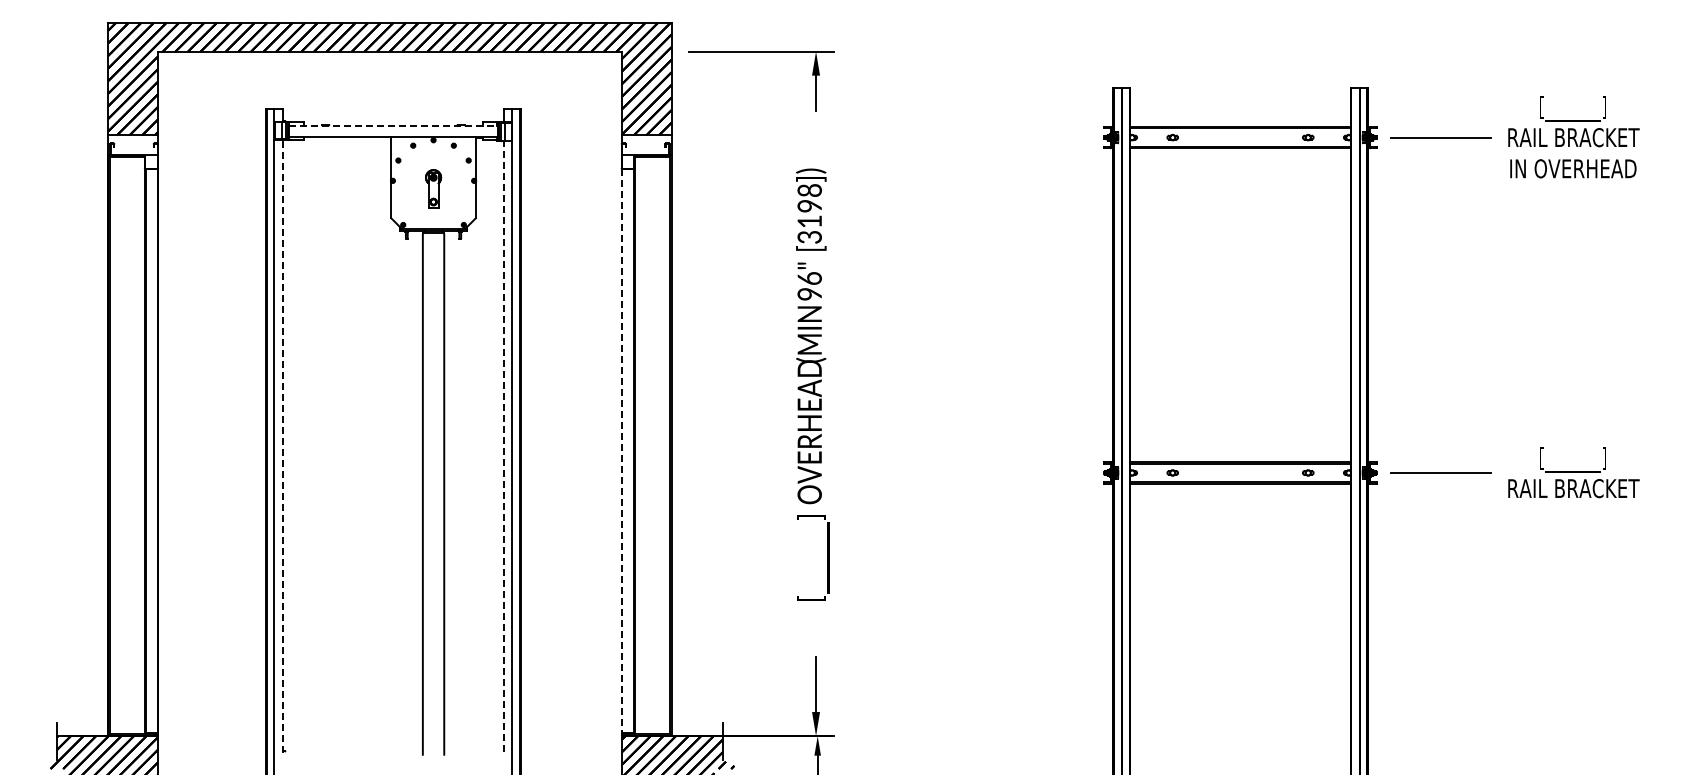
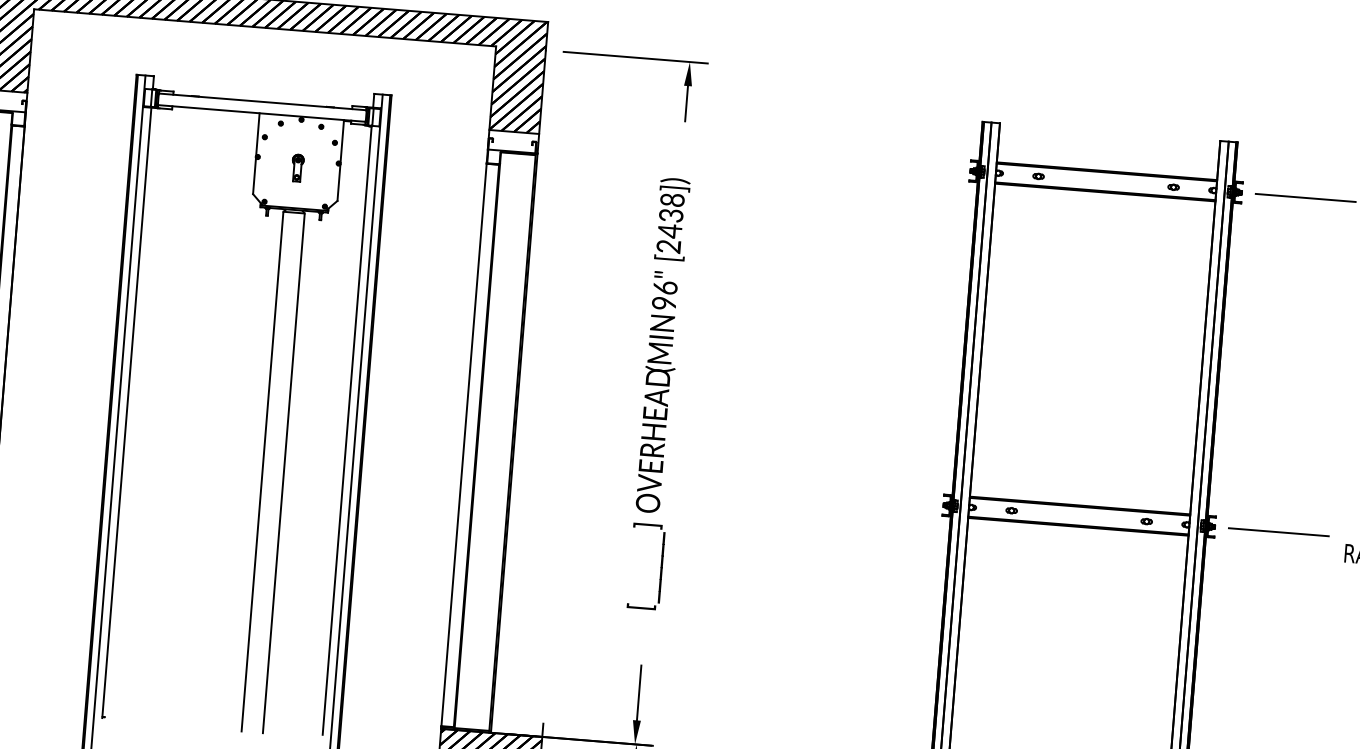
line: (393, 125) -> (262, 101), dashed -> solid
part: (433, 188) -> (297, 167), size x0.71
text: (809, 221) -> (669, 230), [3198]) -> [2438])
line: (503, 445) -> (346, 429), dashed -> solid
line: (282, 446) -> (126, 412), dashed -> solid
line: (621, 451) -> (463, 445), dashed -> solid

